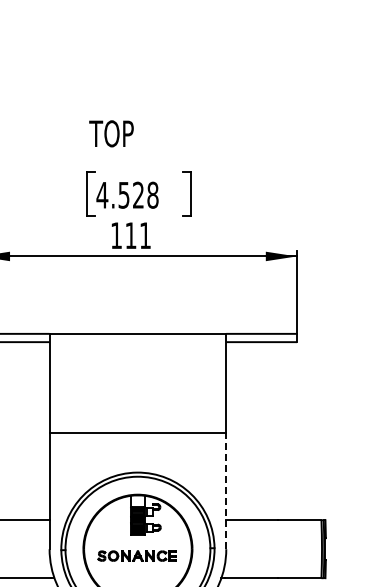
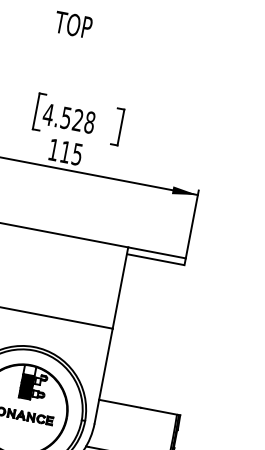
text: (111, 133) -> (73, 24), moved
text: (145, 235) -> (77, 154), 111 -> 115
line: (226, 491) -> (103, 376), dashed -> solid

